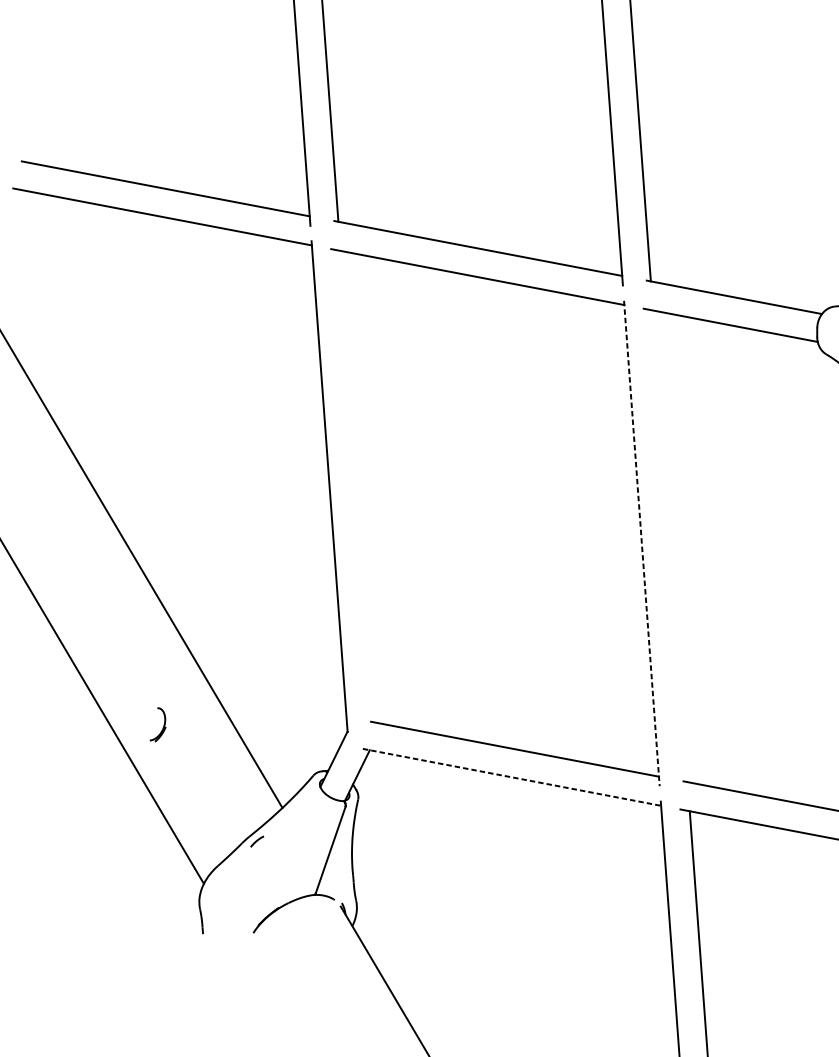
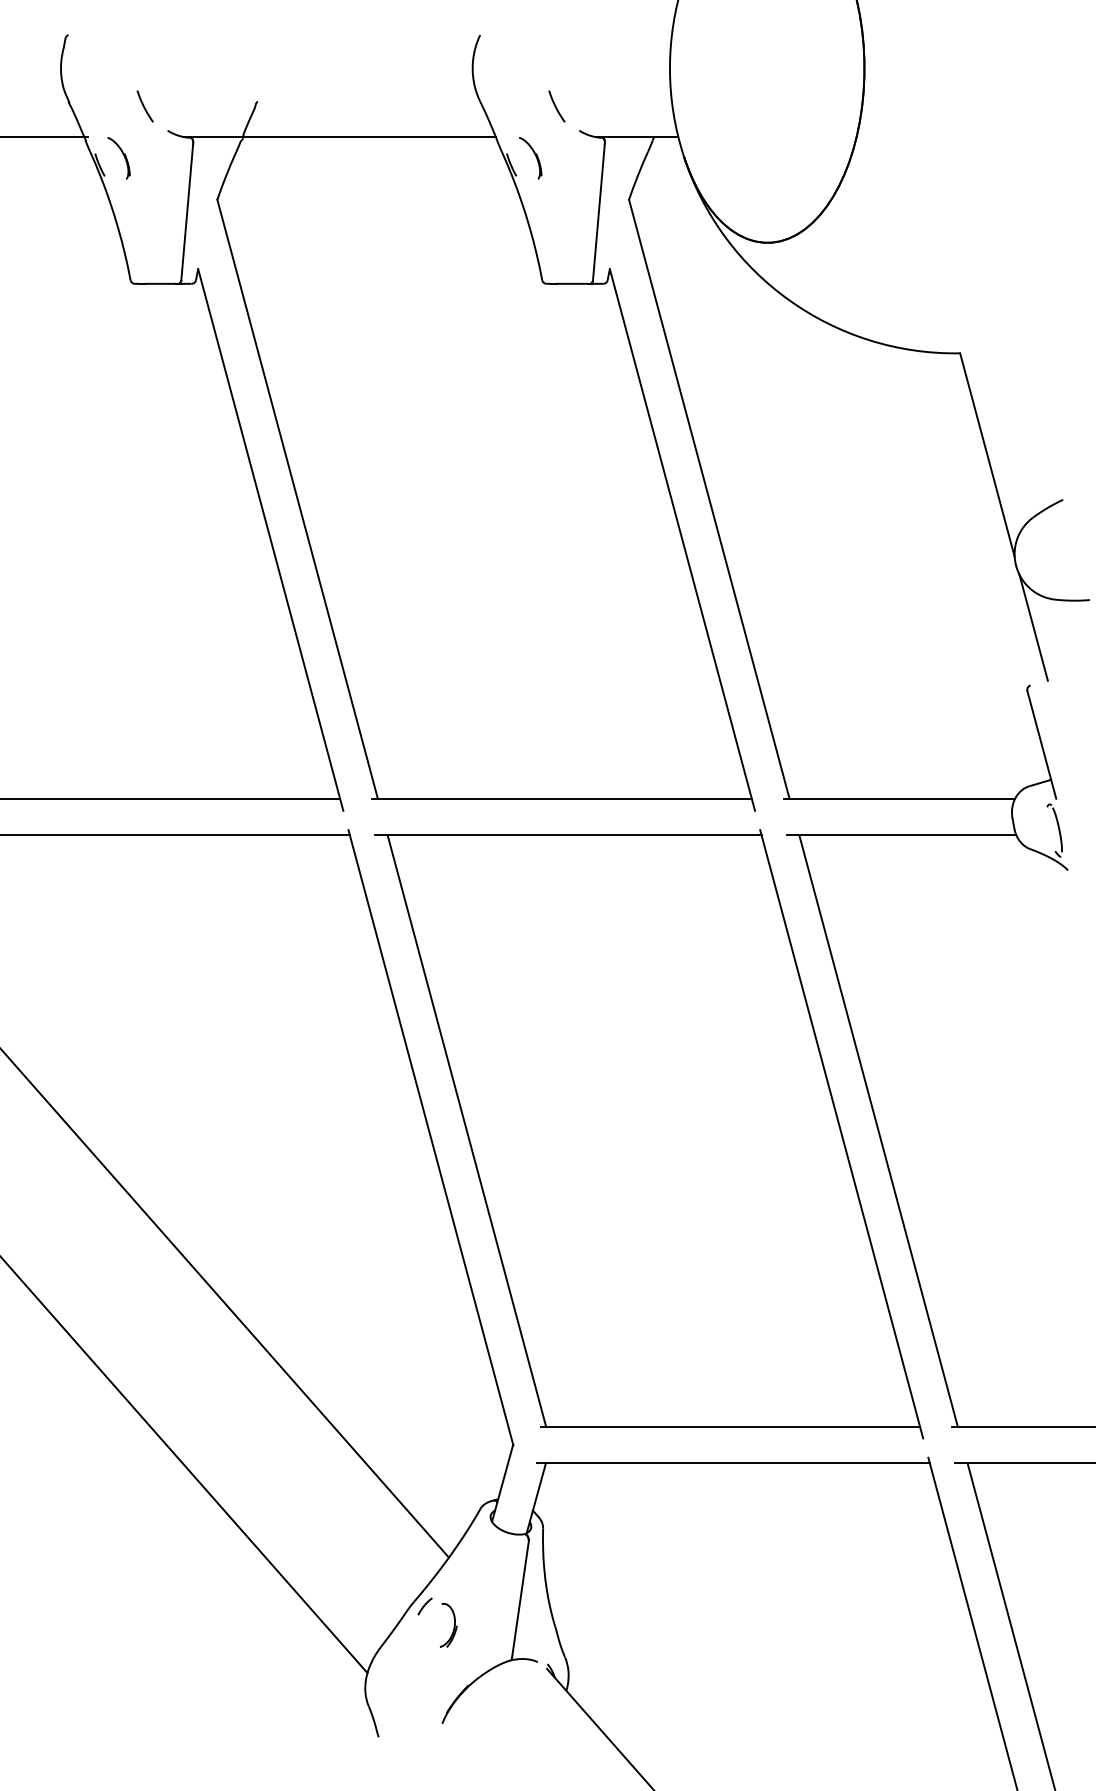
line: (357, 486) -> (466, 1130), added
line: (641, 543) -> (841, 1134), dashed -> solid
line: (670, 545) -> (878, 1130), added
part: (159, 725) -> (448, 1625), moved
line: (512, 777) -> (733, 1463), dashed -> solid

